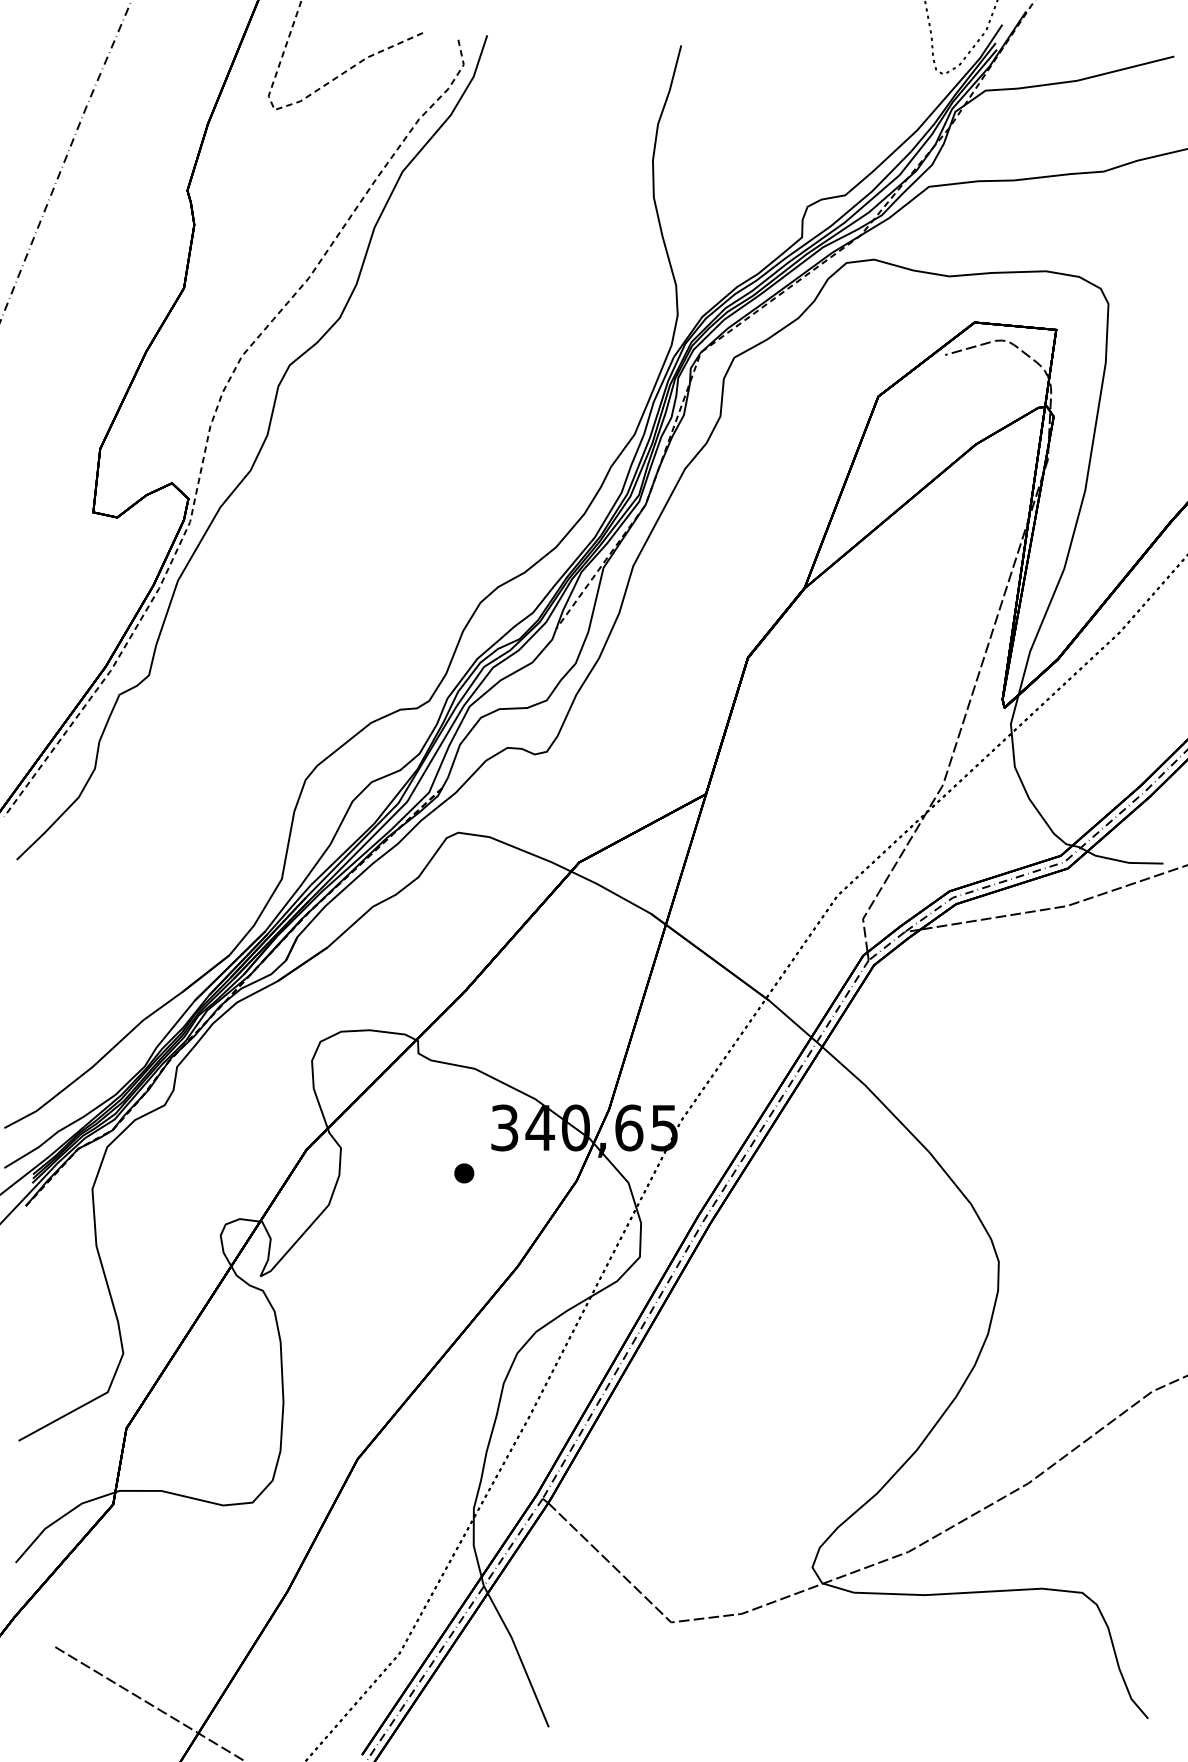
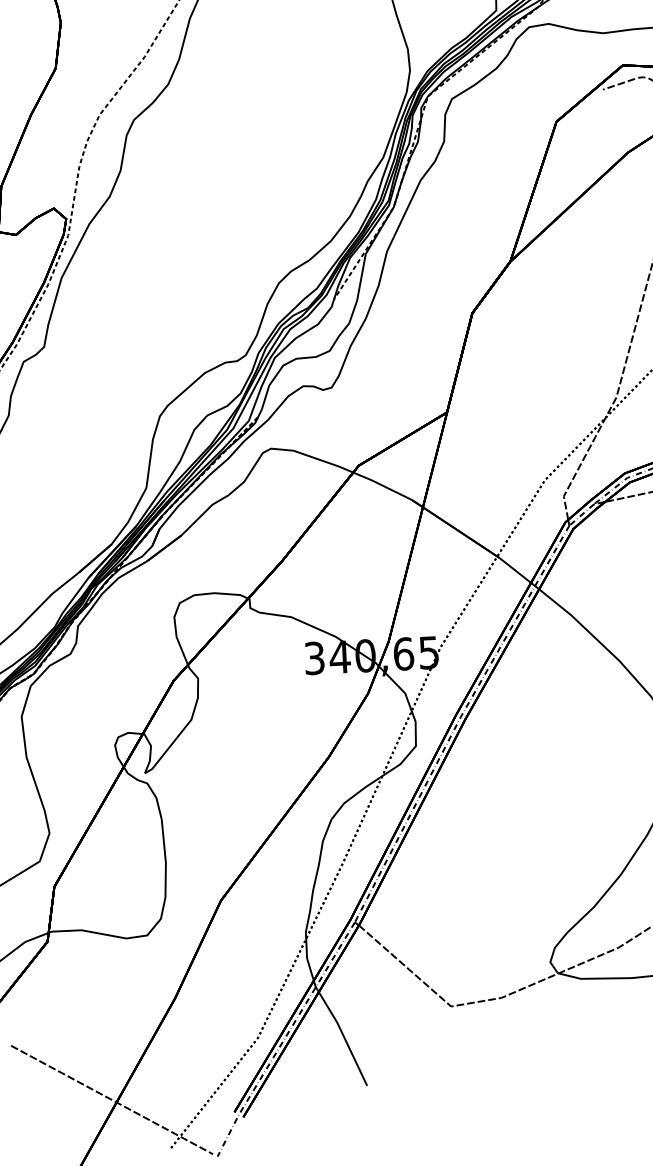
part: (464, 1173) -> (287, 692), removed

